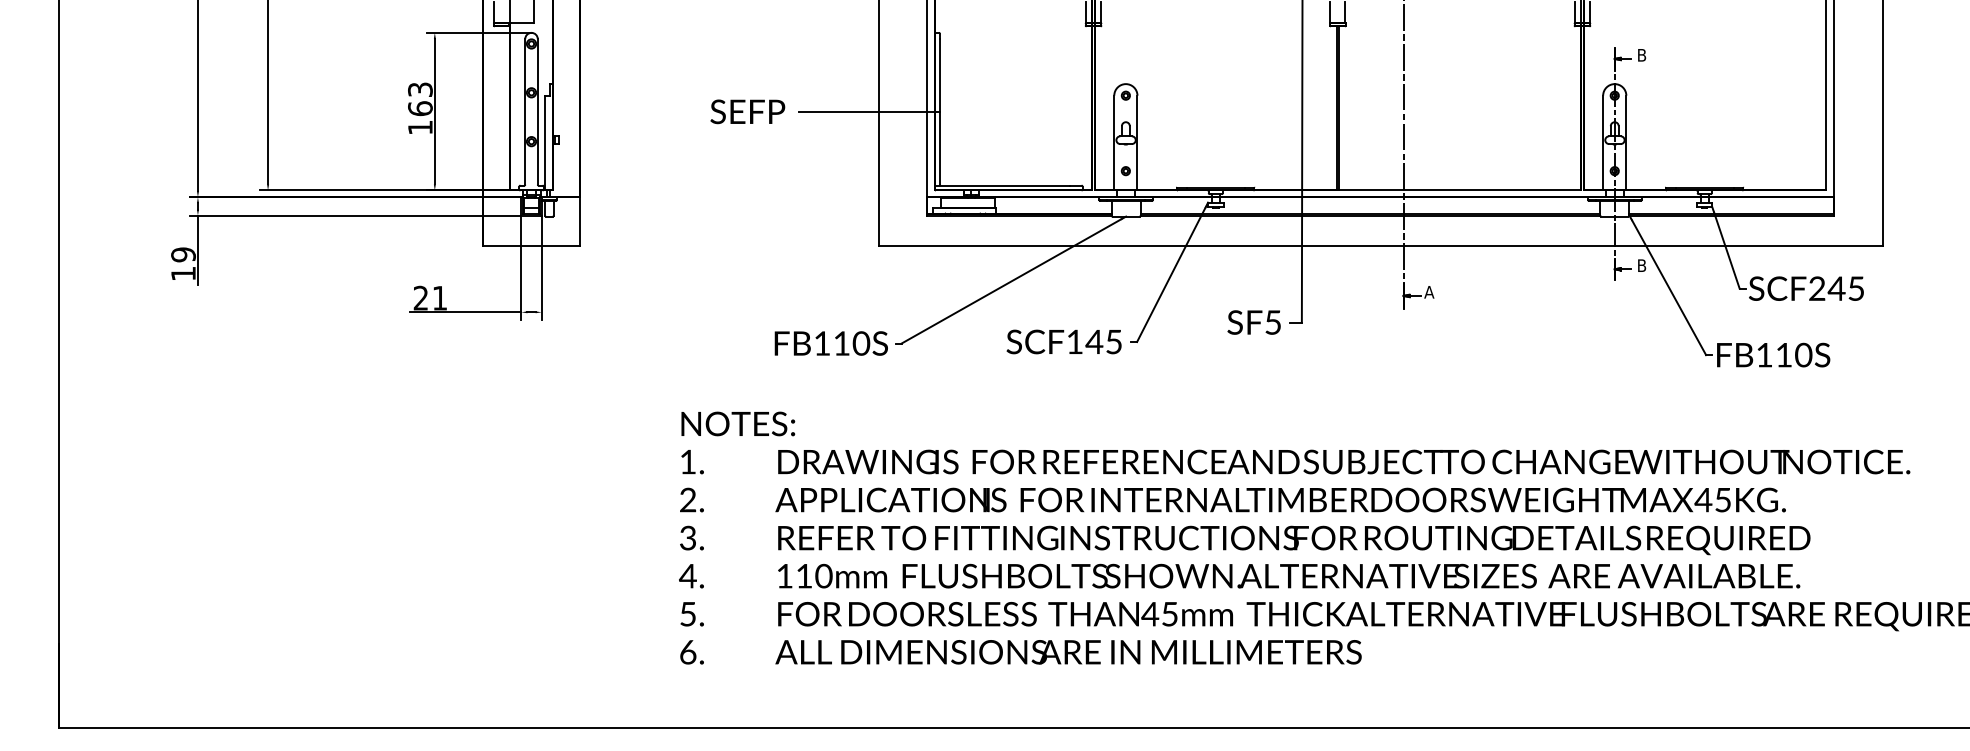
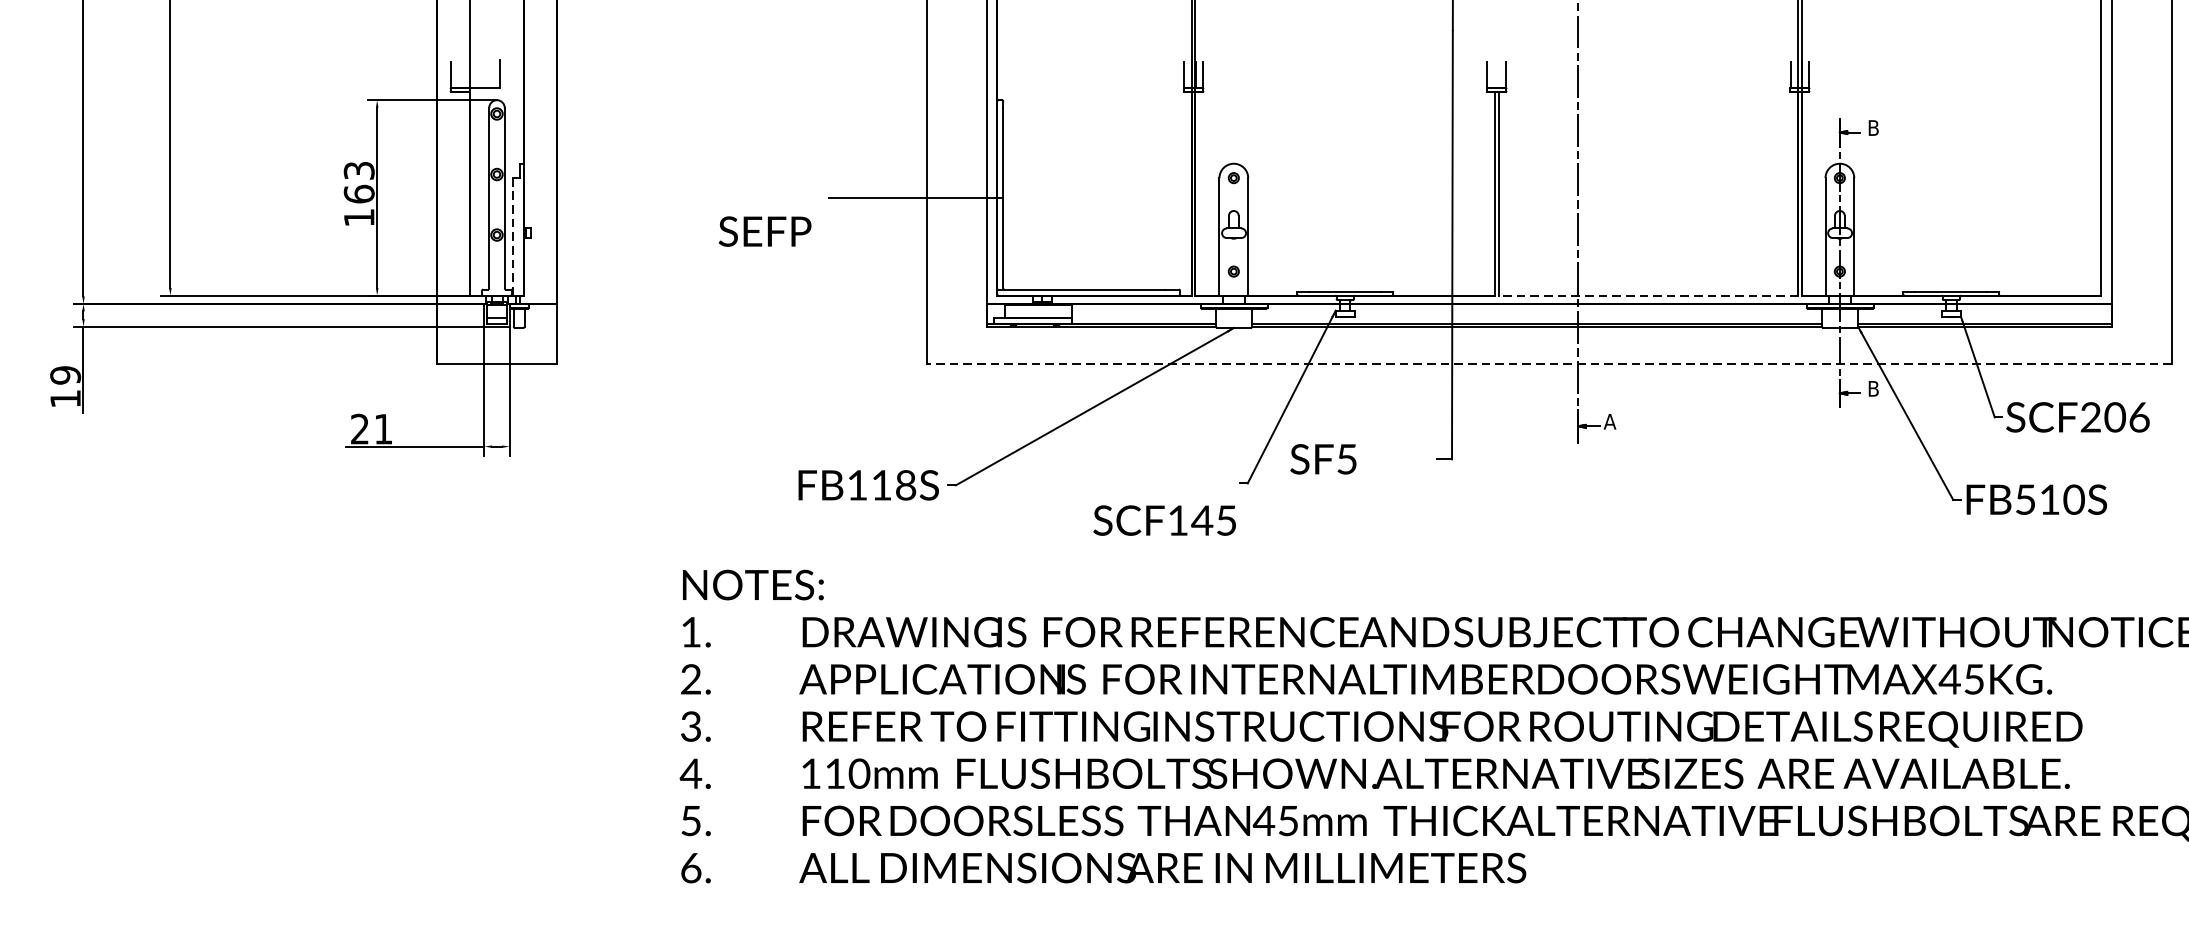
text: (747, 111) -> (764, 231), moved
line: (544, 142) -> (513, 236), solid -> dashed
line: (1460, 190) -> (1648, 295), solid -> dashed
line: (1380, 245) -> (1549, 363), solid -> dashed
text: (1845, 288) -> (2125, 417), SCF245 -> SCF206
text: (1253, 322) -> (1322, 459), moved
text: (1063, 341) -> (1163, 520), moved
text: (861, 343) -> (906, 485), FB110S -> FB118S
text: (1764, 355) -> (2025, 500), FB110S -> FB510S

